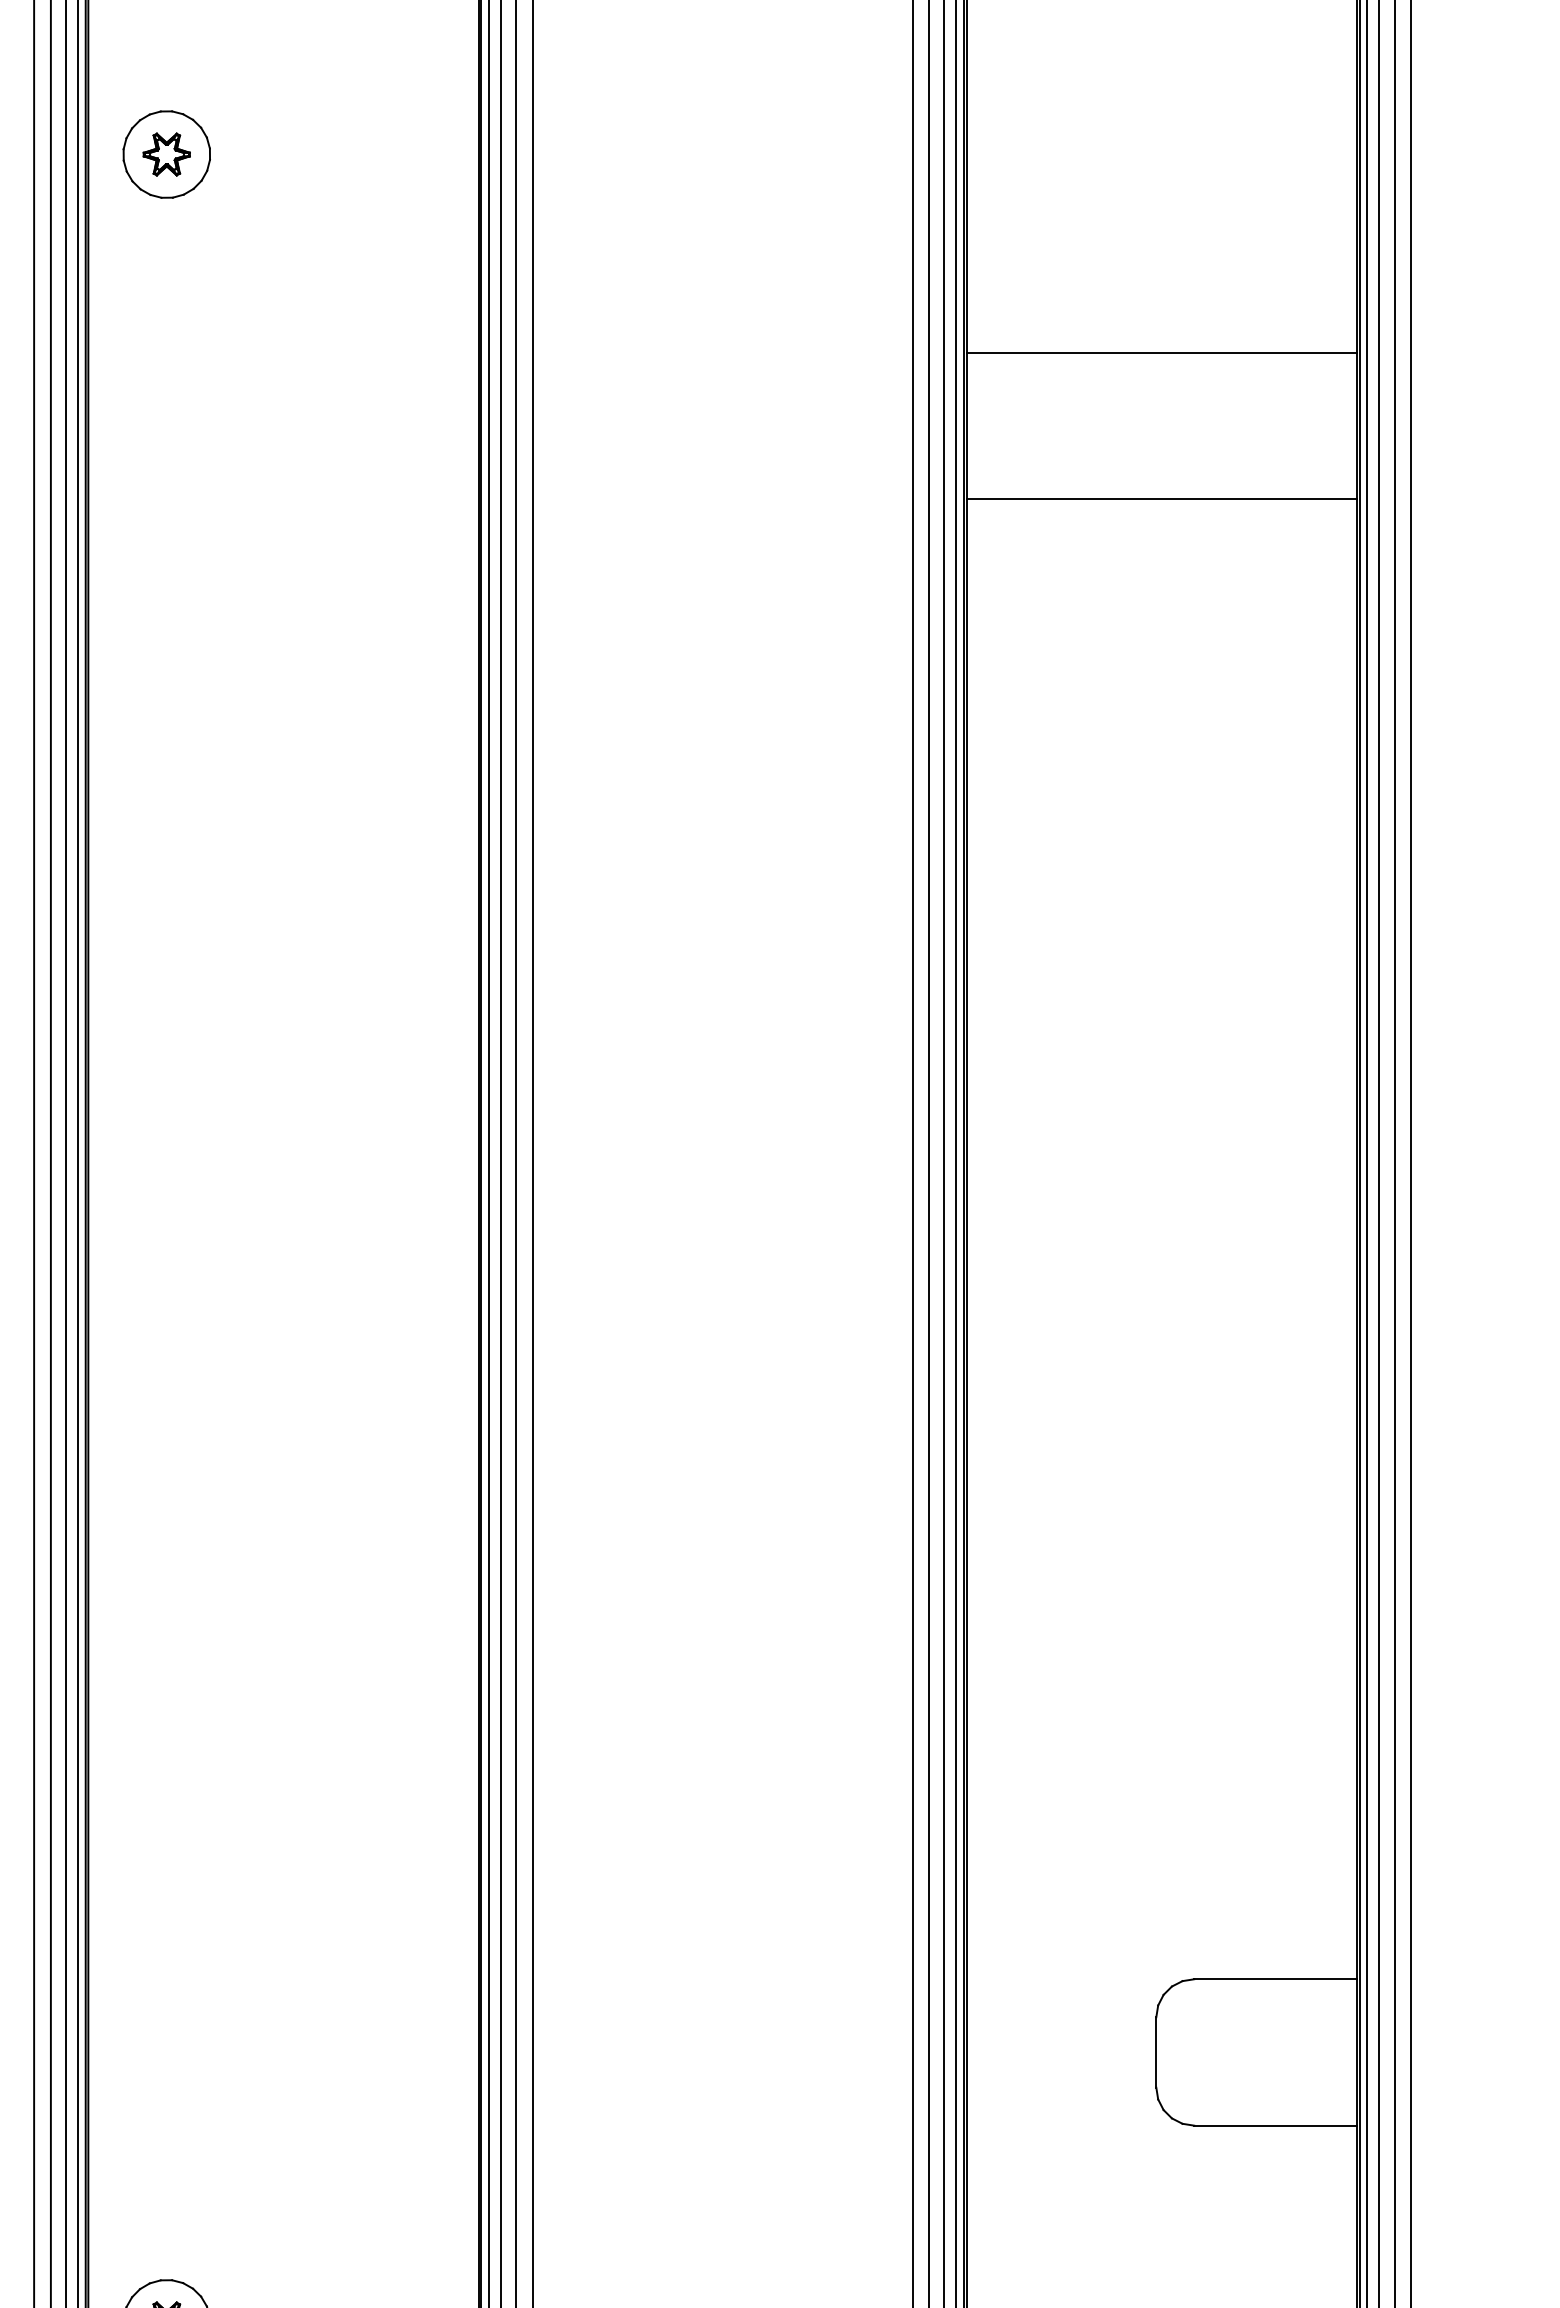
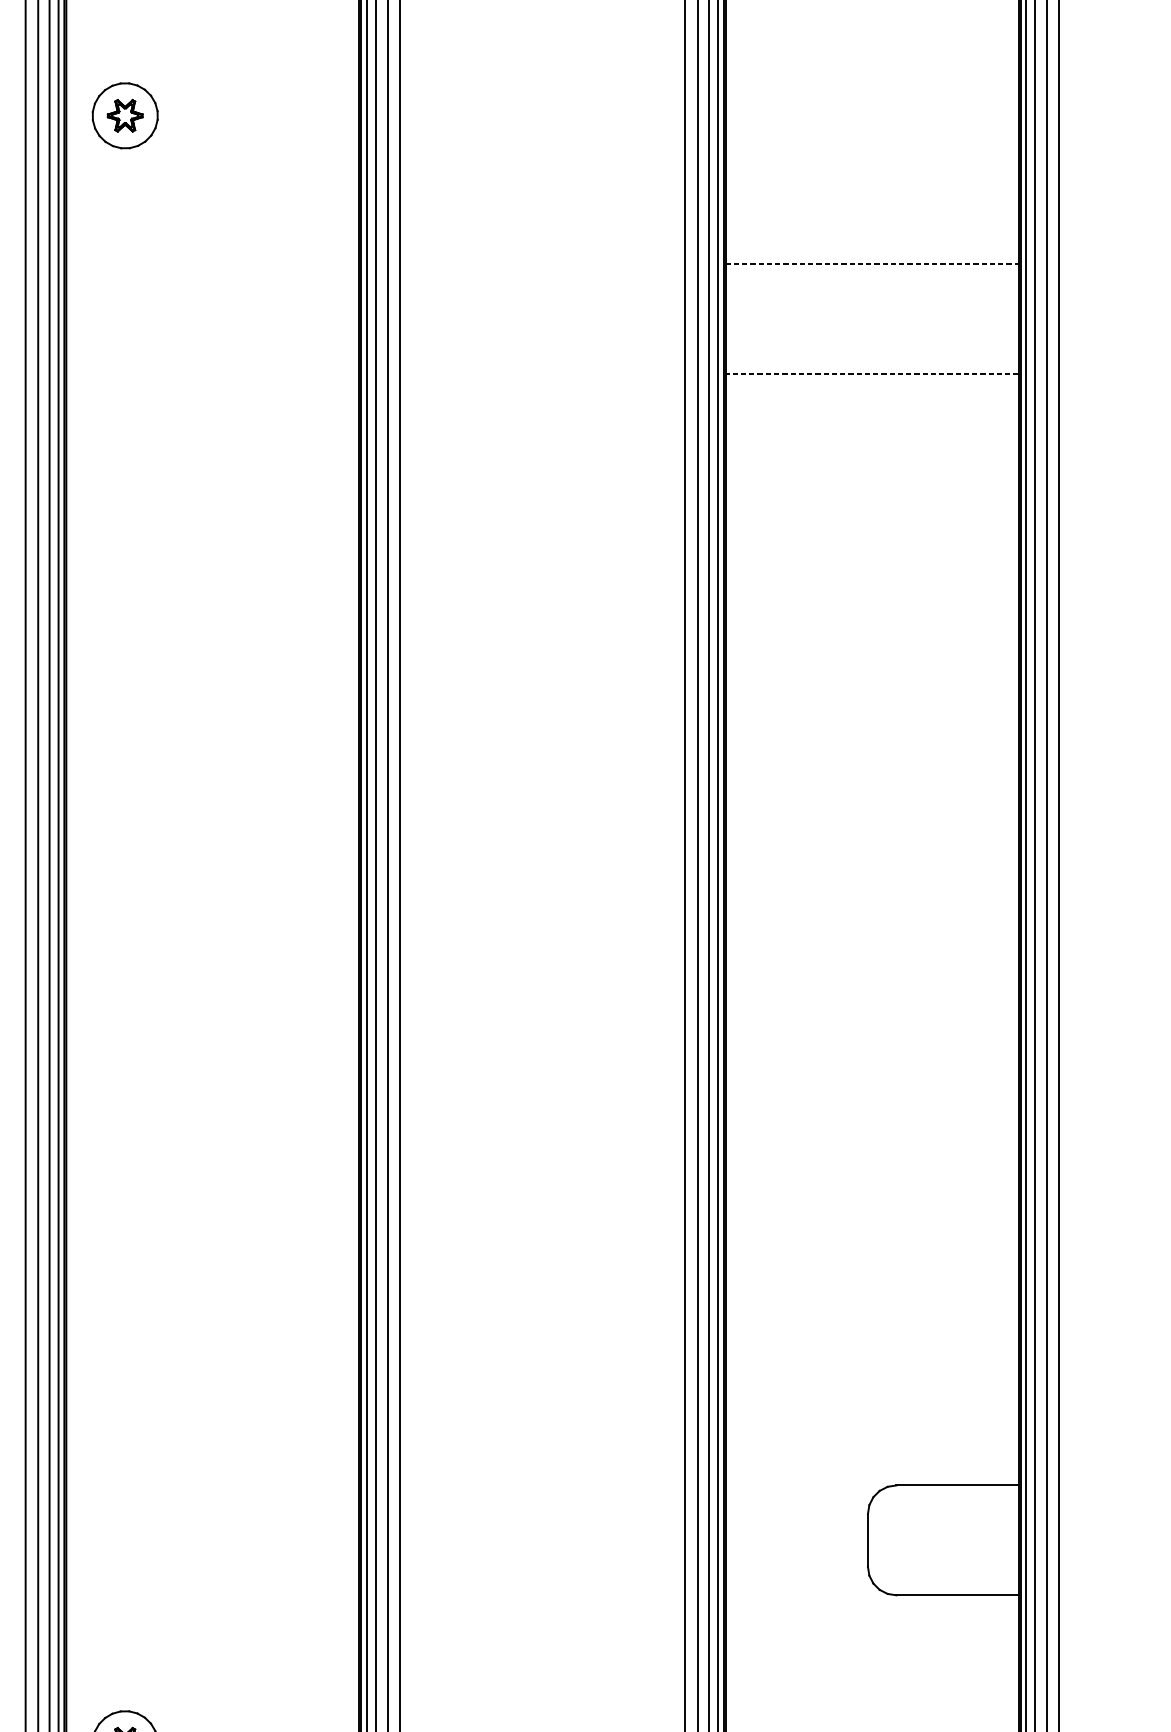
line: (1162, 352) -> (872, 264), solid -> dashed
line: (1161, 499) -> (871, 374), solid -> dashed

